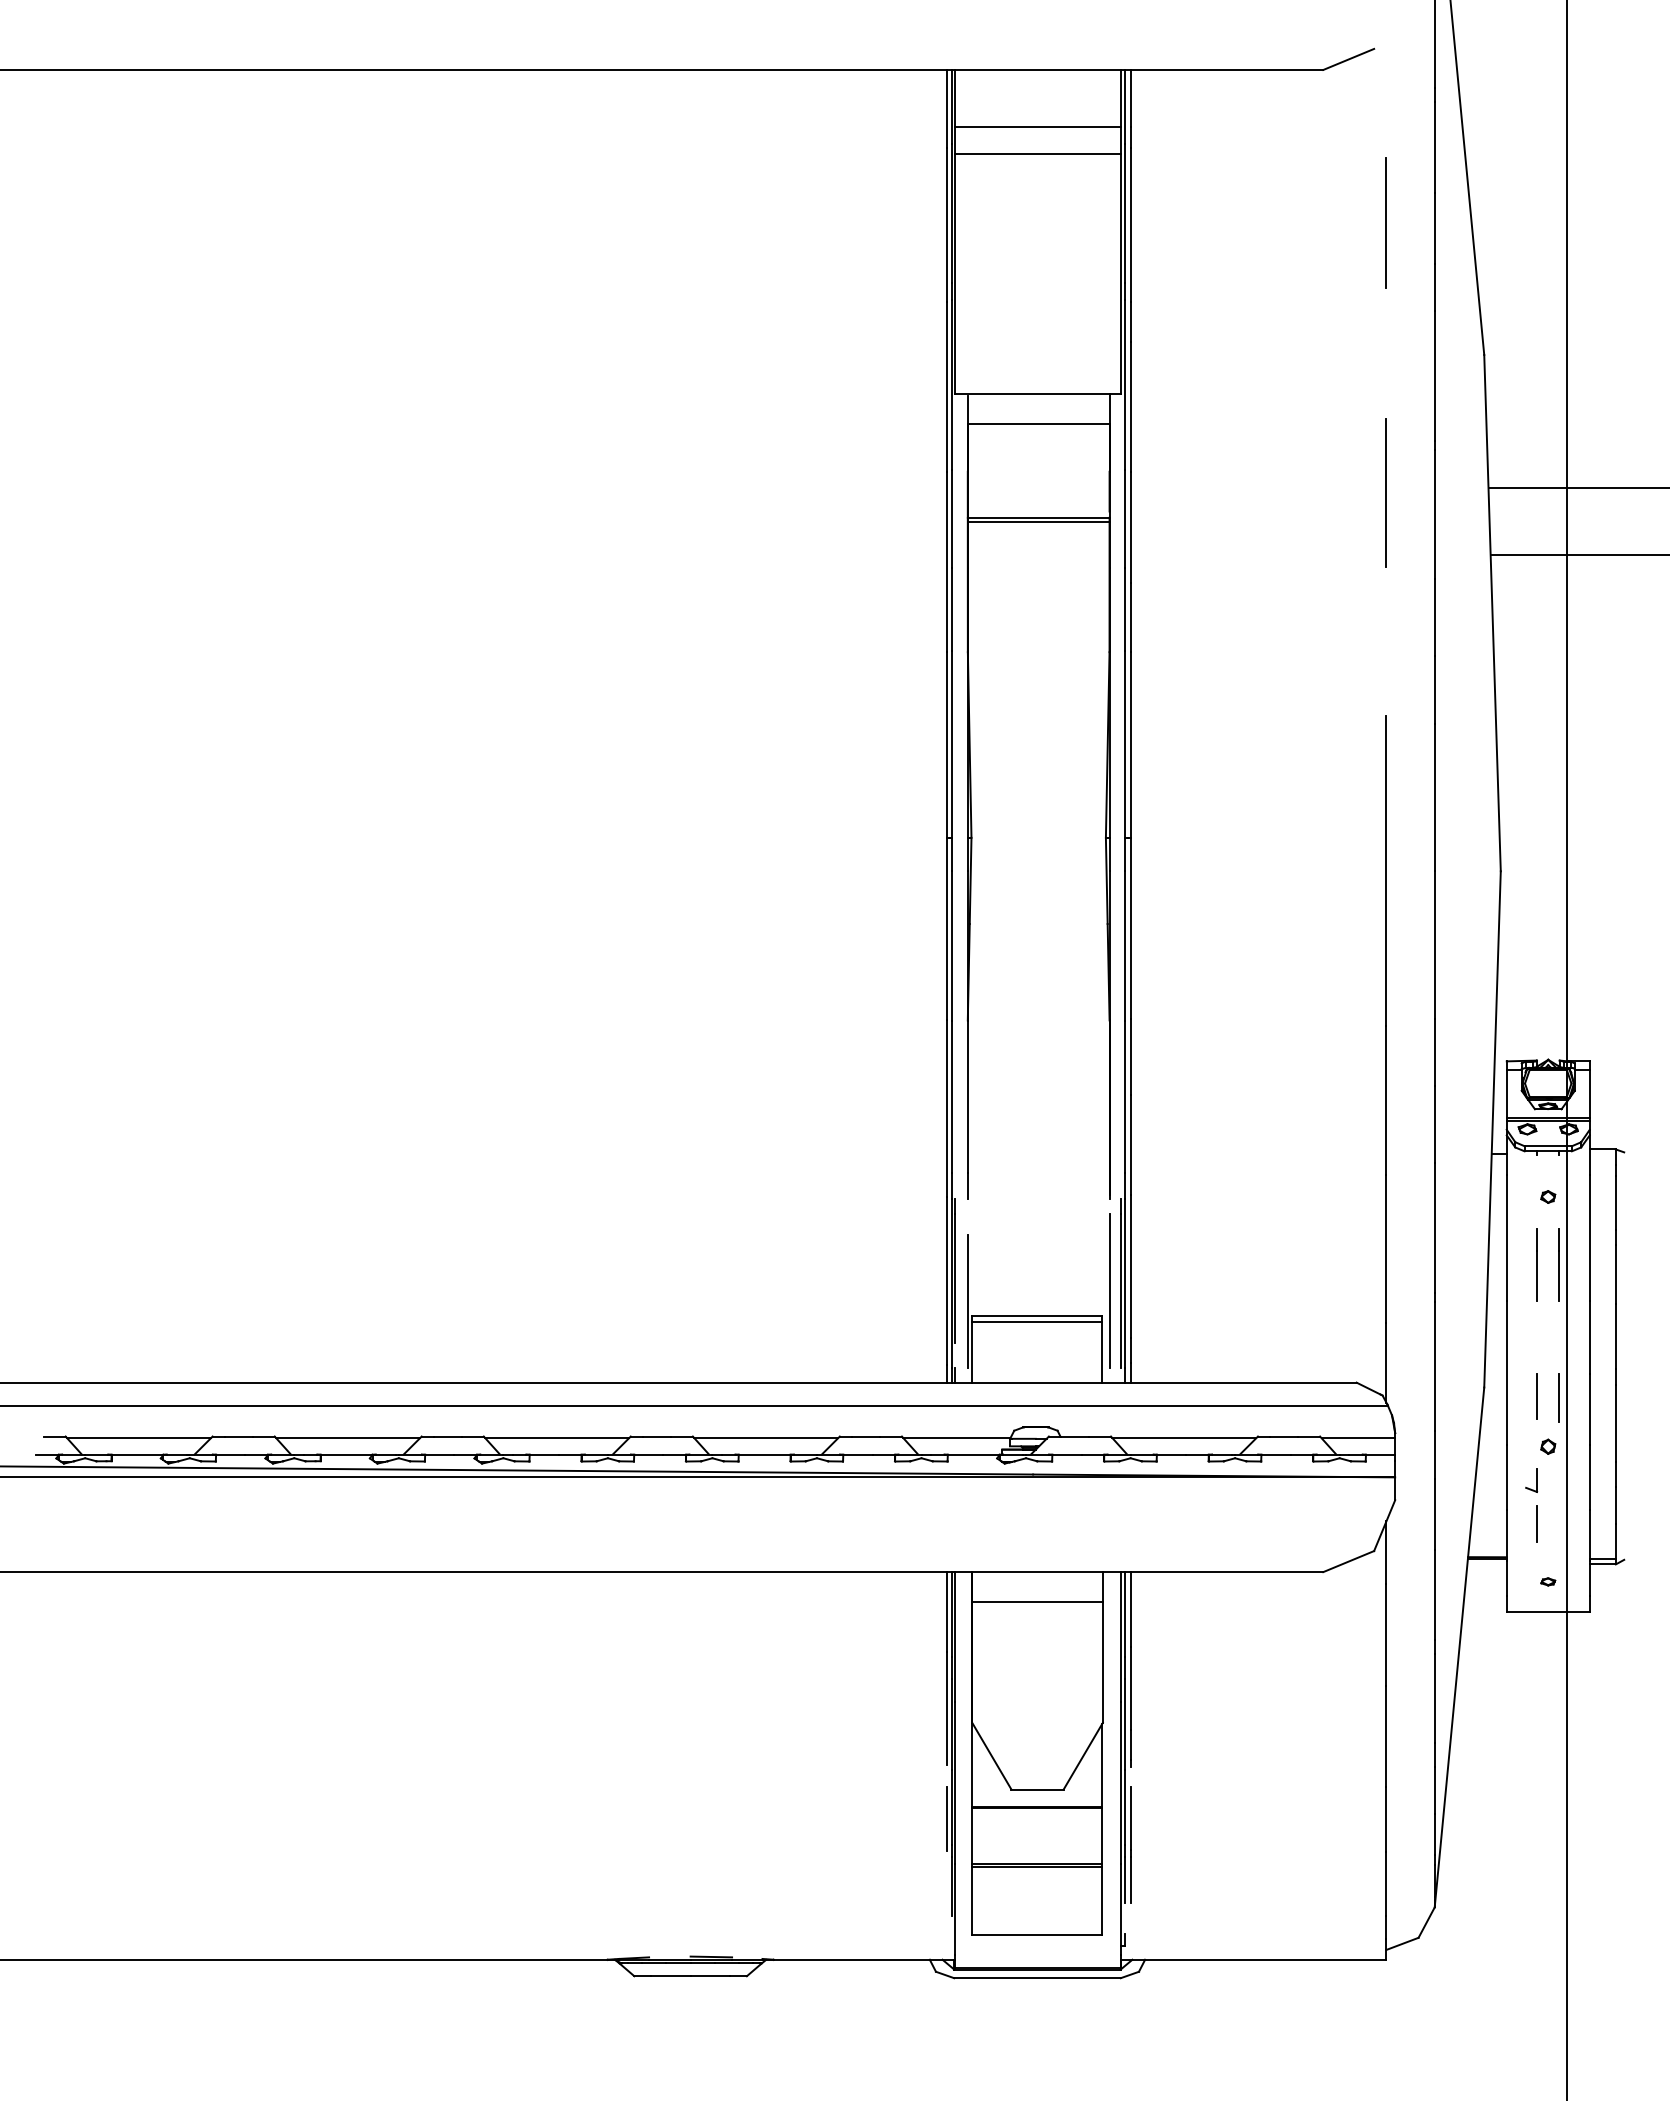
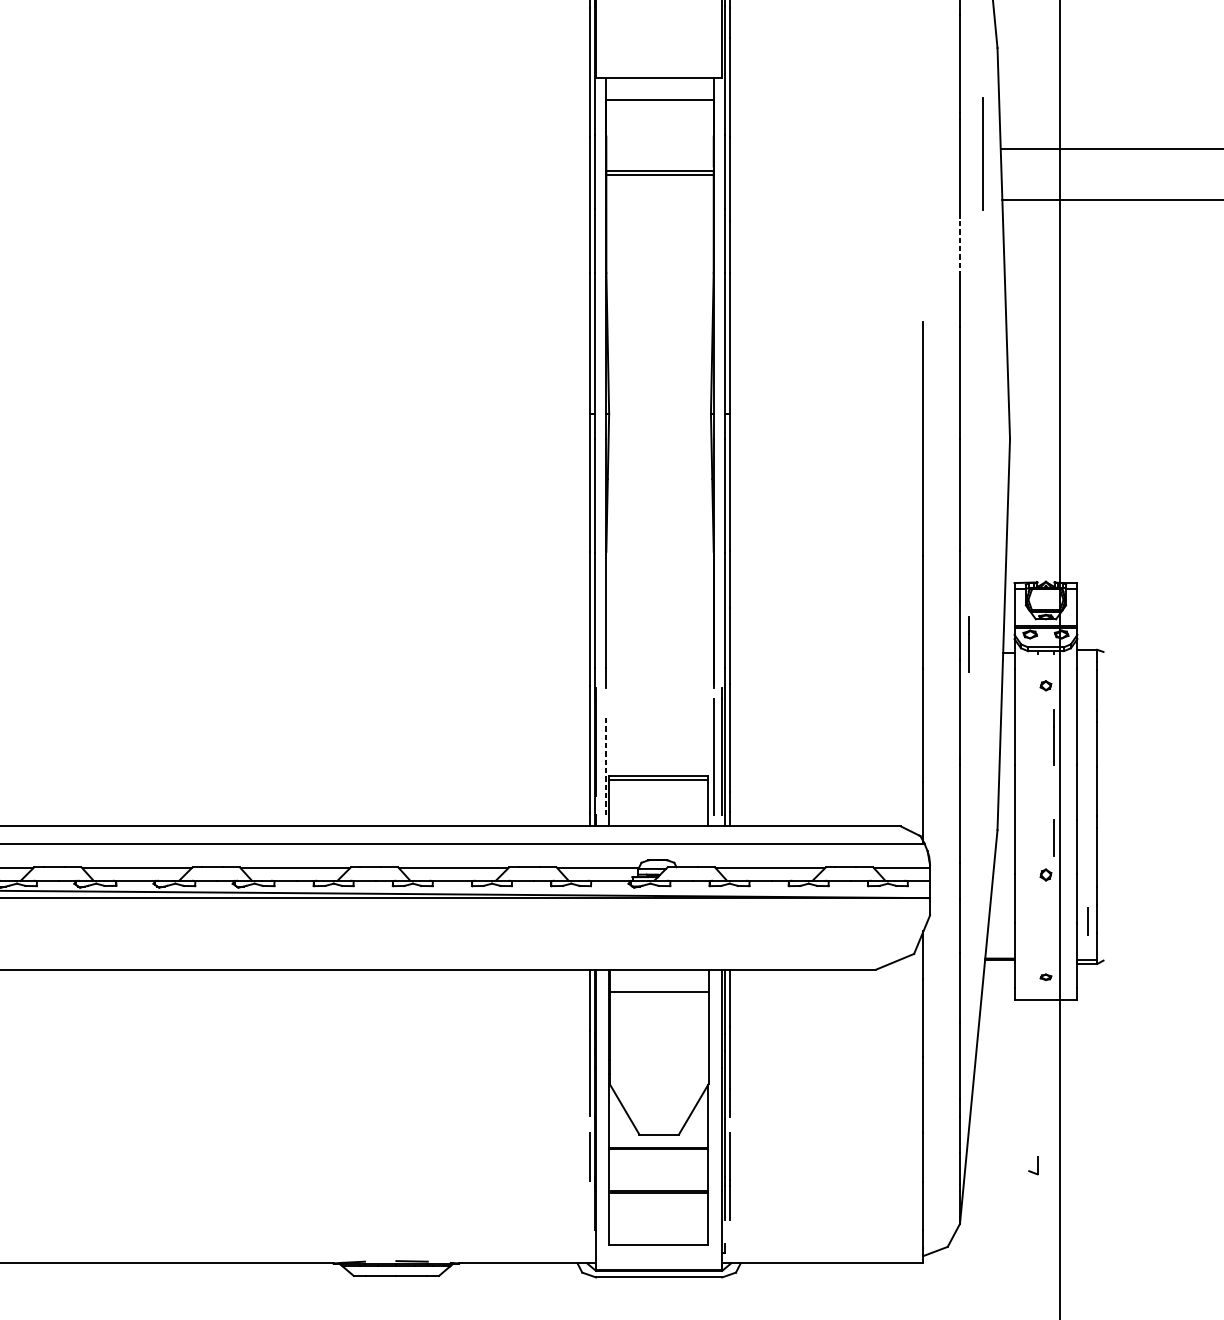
line: (1385, 492) -> (981, 153), moved
line: (1434, 617) -> (959, 246), solid -> dashed
line: (1536, 1264) -> (968, 643), moved
line: (967, 1301) -> (606, 764), solid -> dashed
line: (1536, 1396) -> (1037, 836), removed
part: (1531, 1480) -> (1033, 1165), moved
line: (1536, 1523) -> (1087, 920), moved

